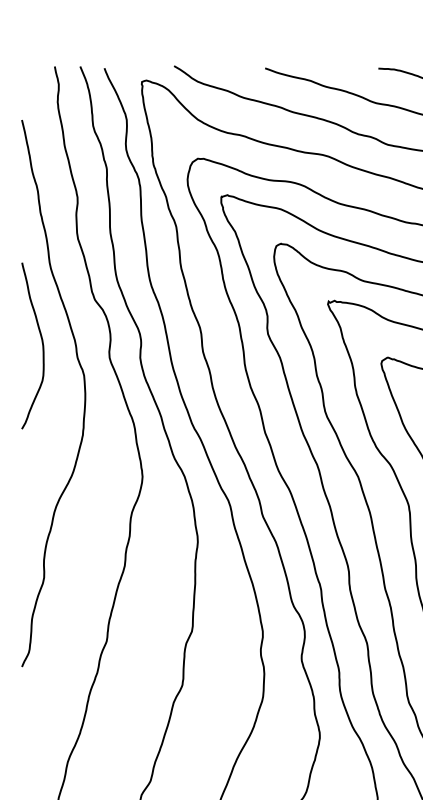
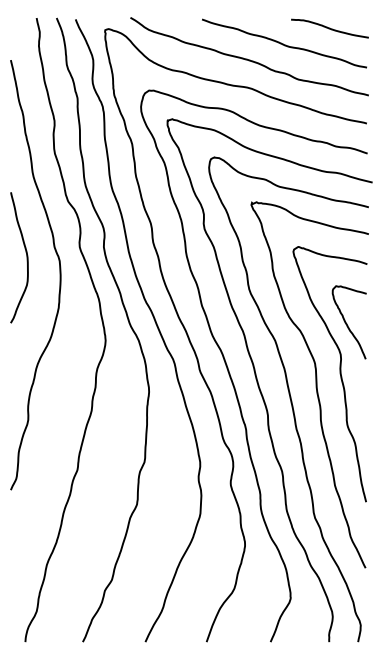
curve: (41, 345) -> (26, 257), moved

